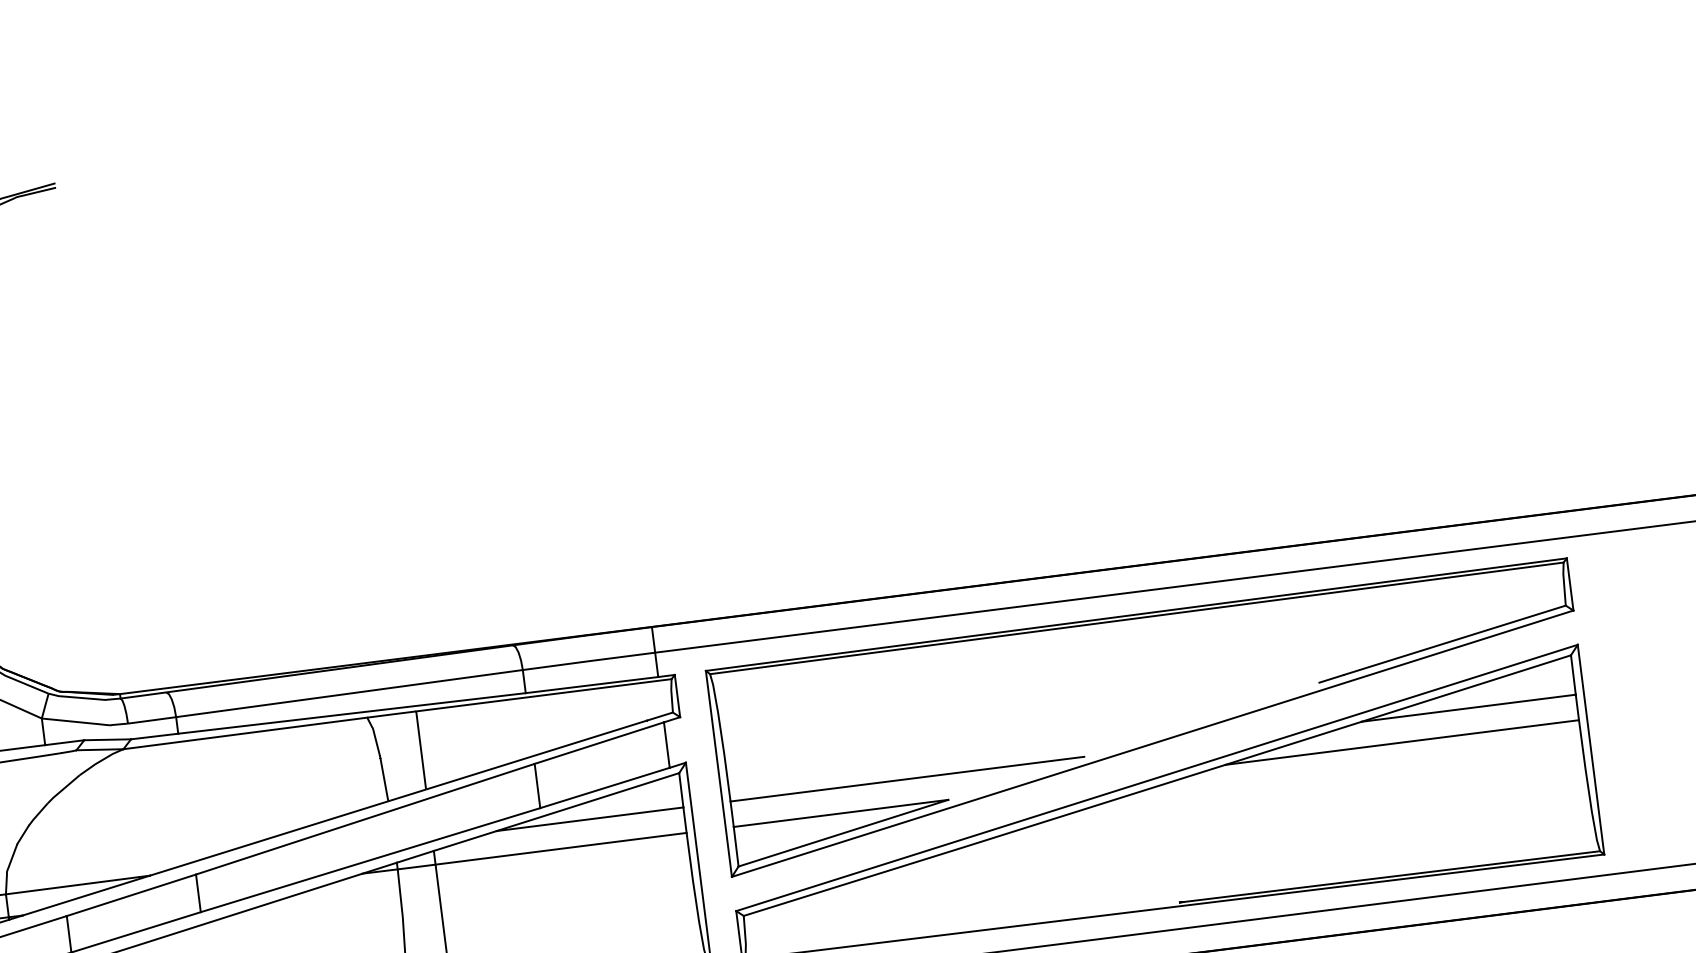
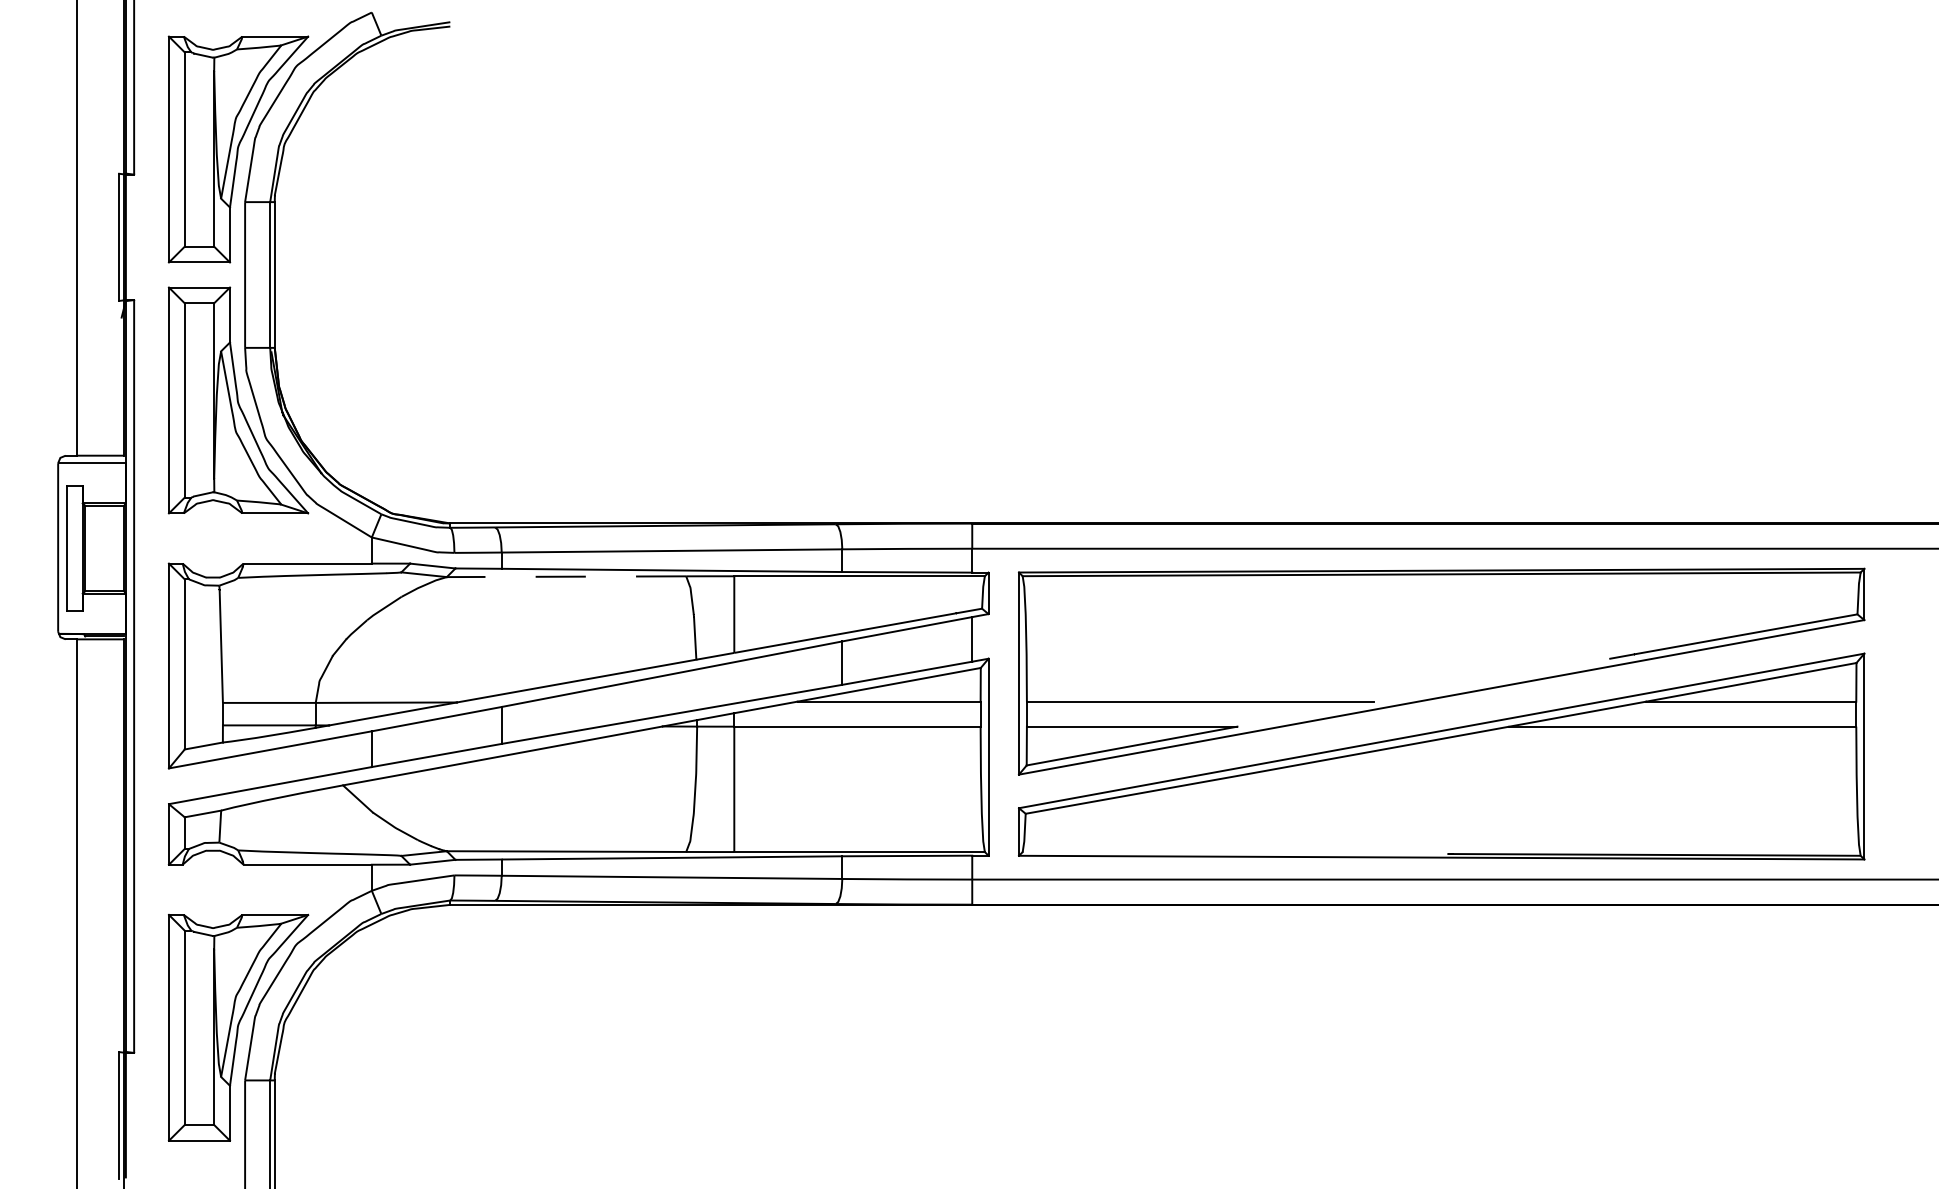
line: (245, 733) -> (566, 576), solid -> dashed

